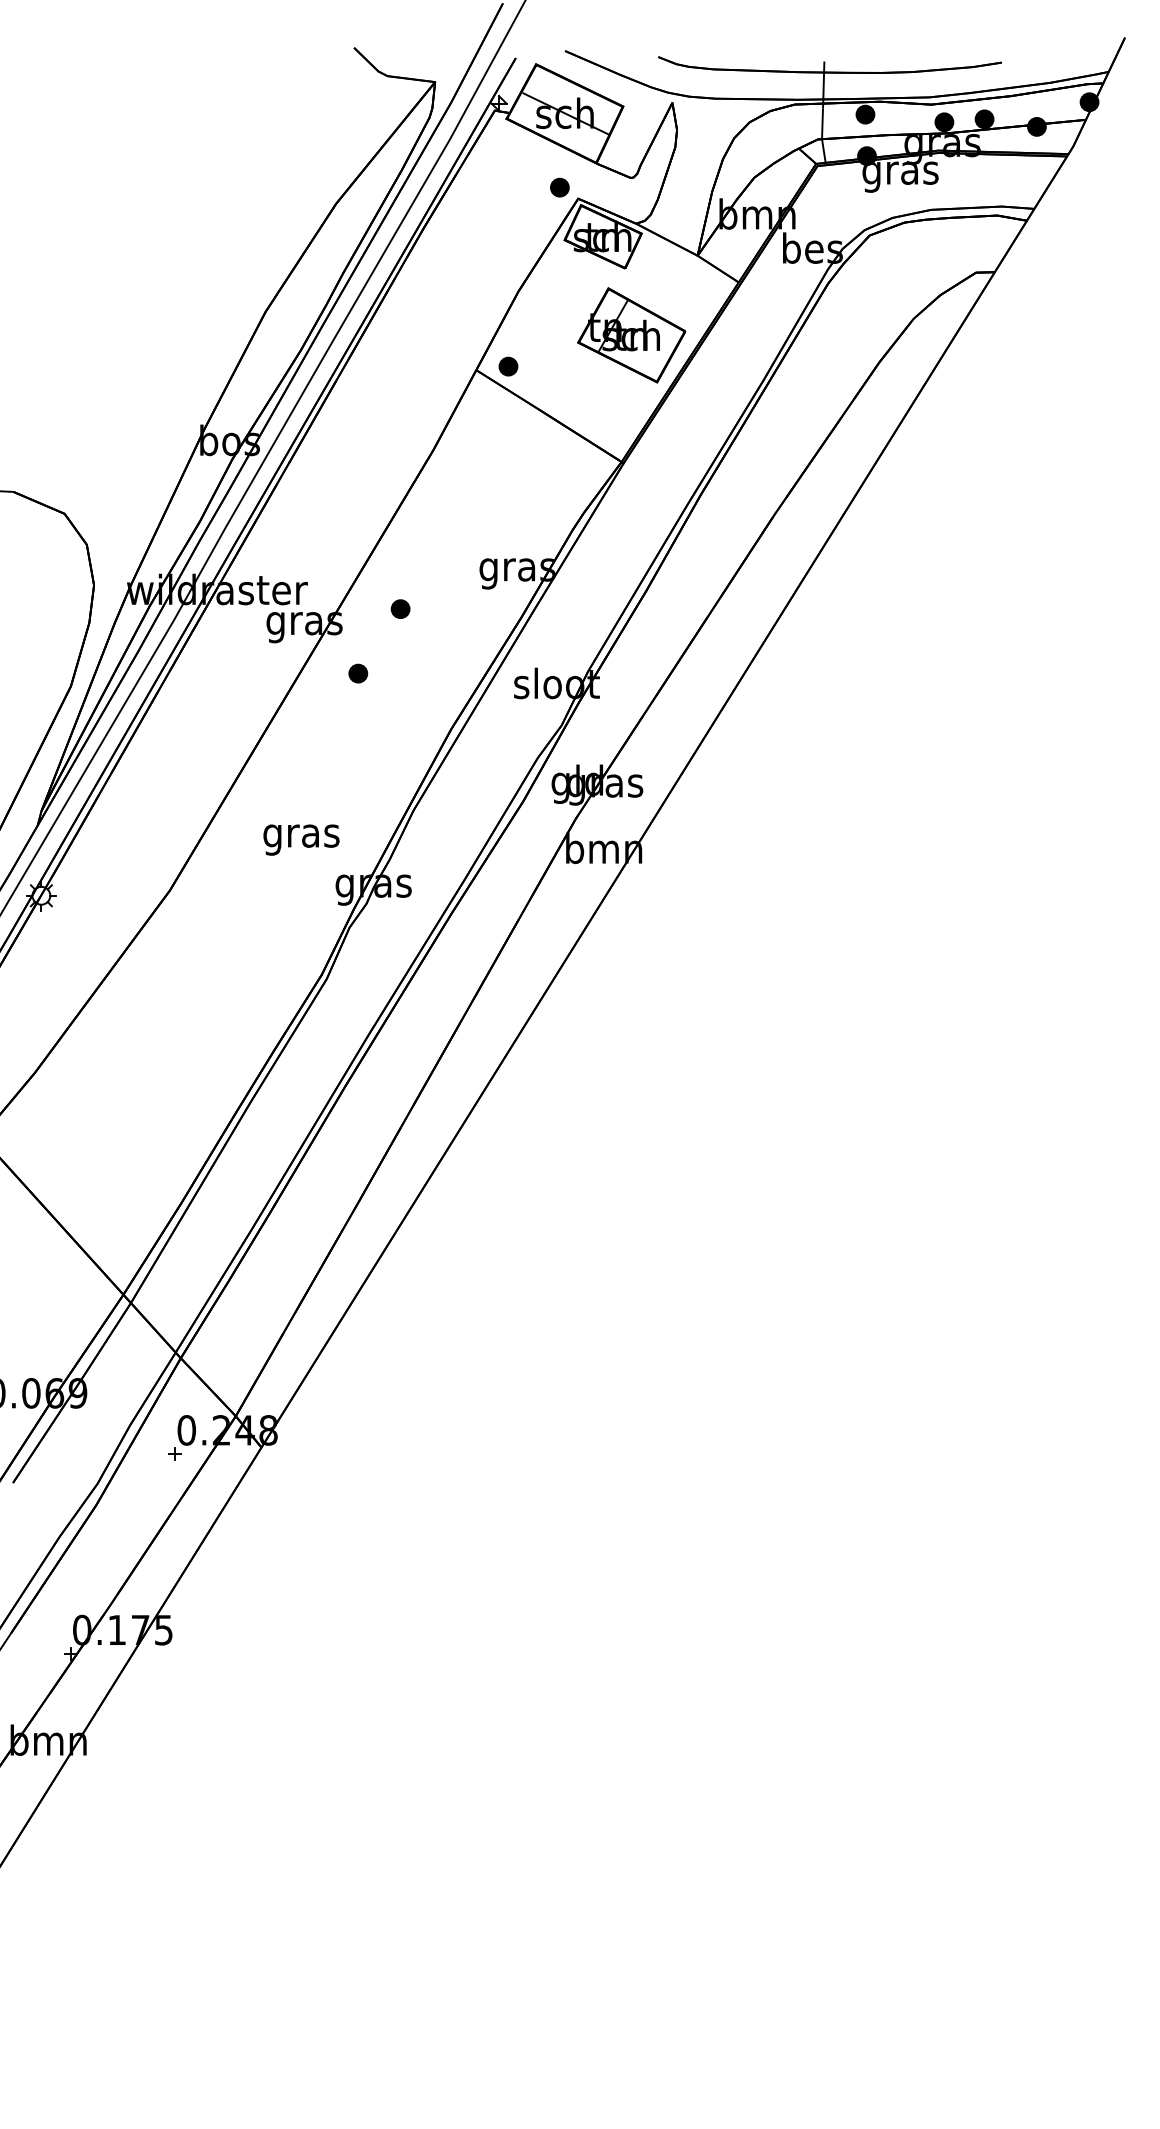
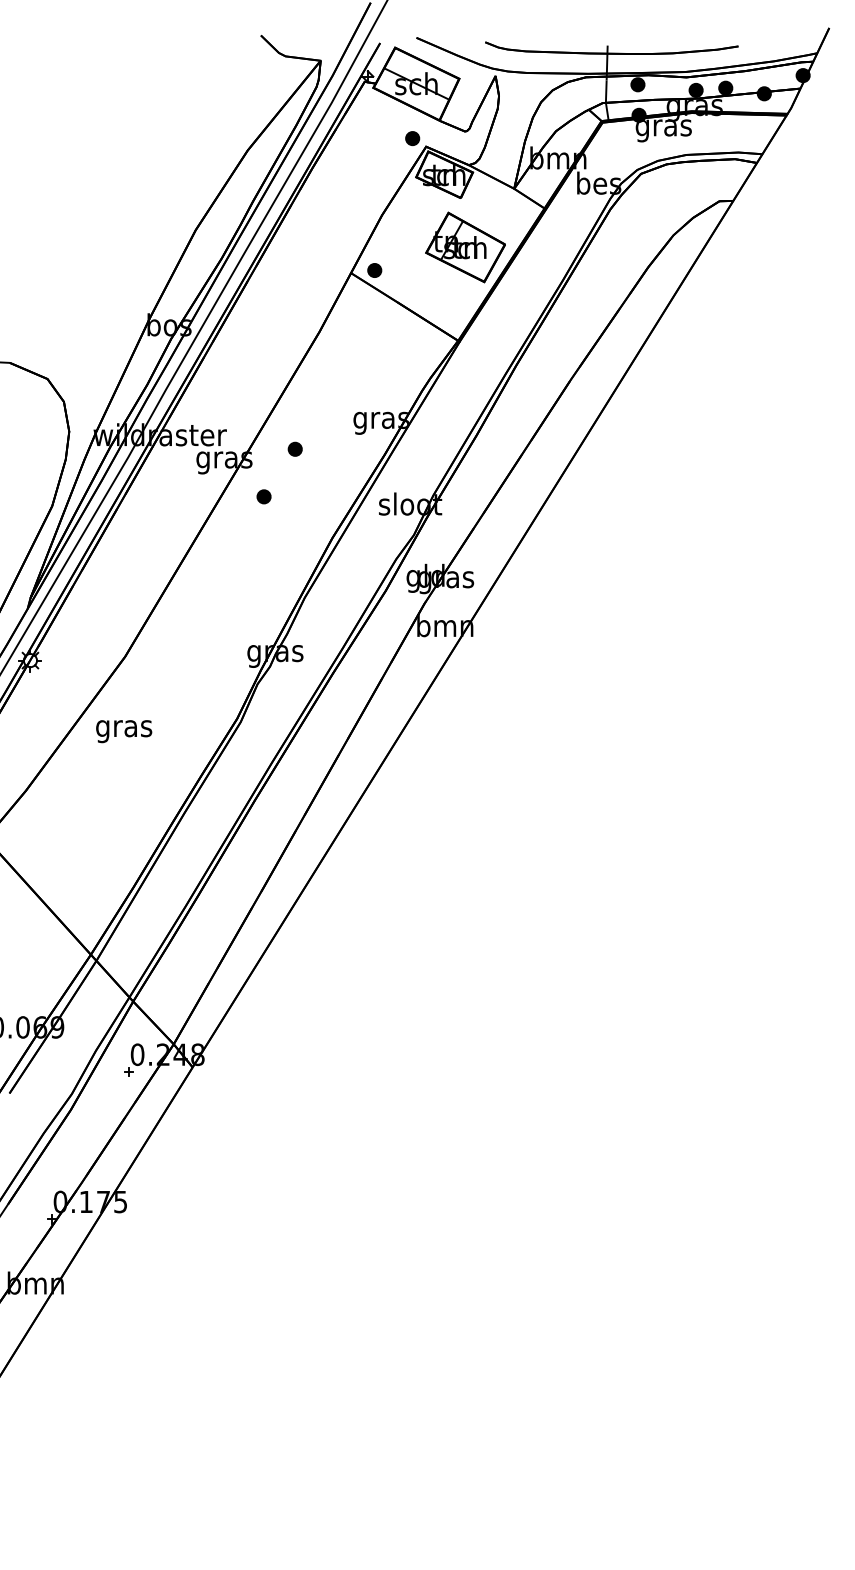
text: (301, 839) -> (124, 731), moved

